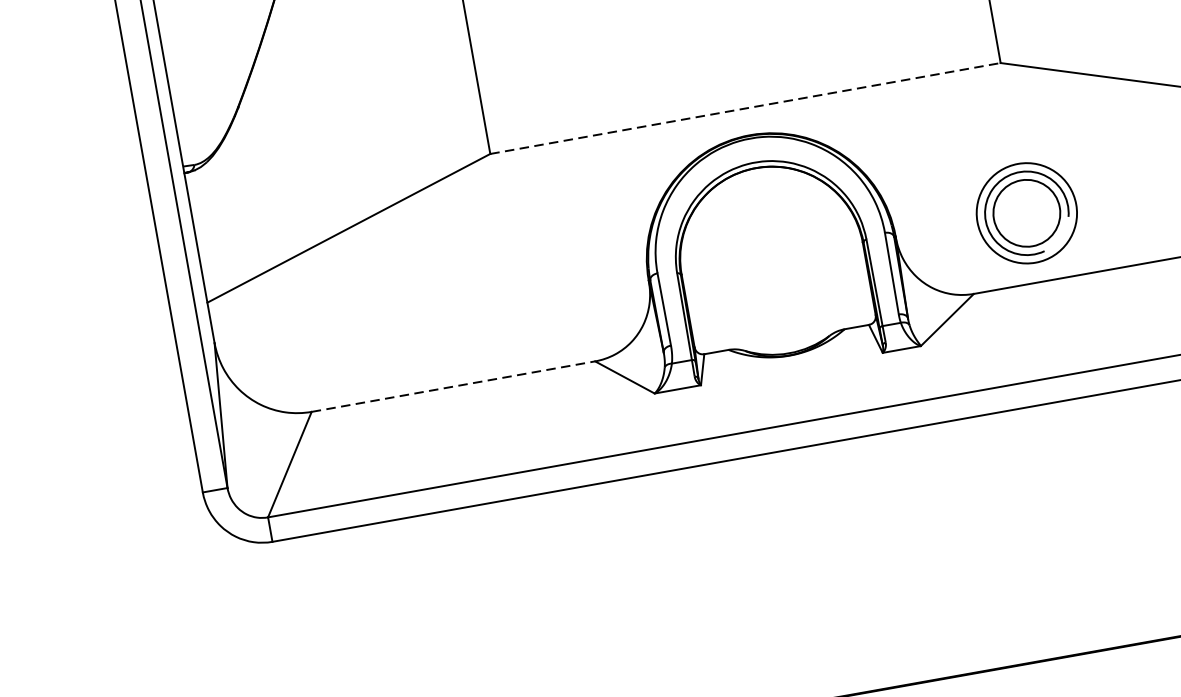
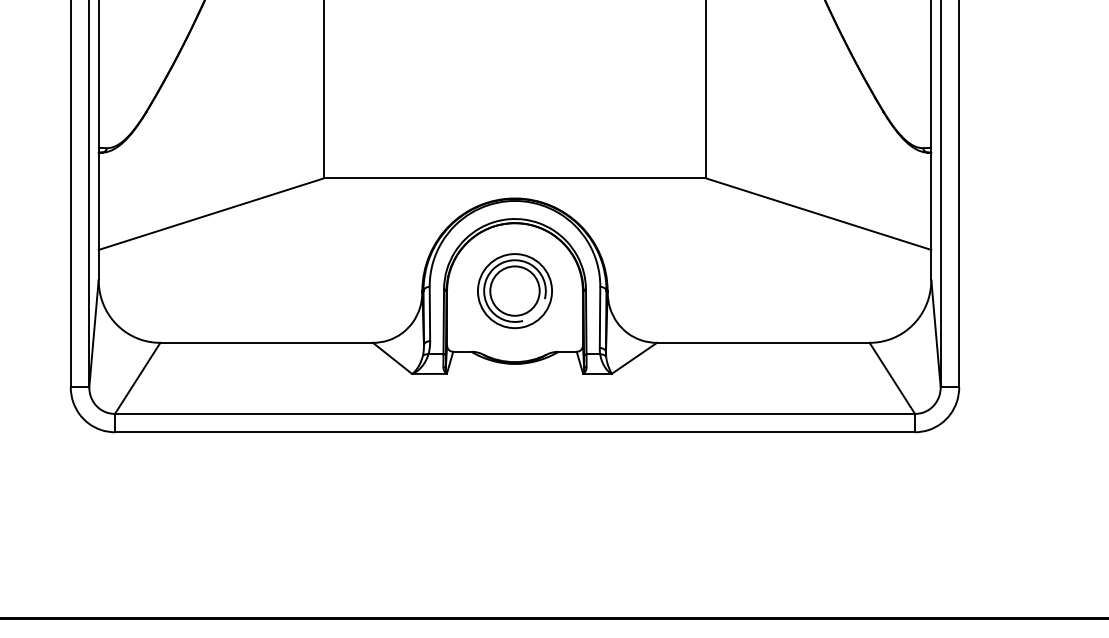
line: (746, 108) -> (515, 178), dashed -> solid
part: (1026, 212) -> (514, 290), moved
line: (454, 385) -> (267, 342), dashed -> solid

